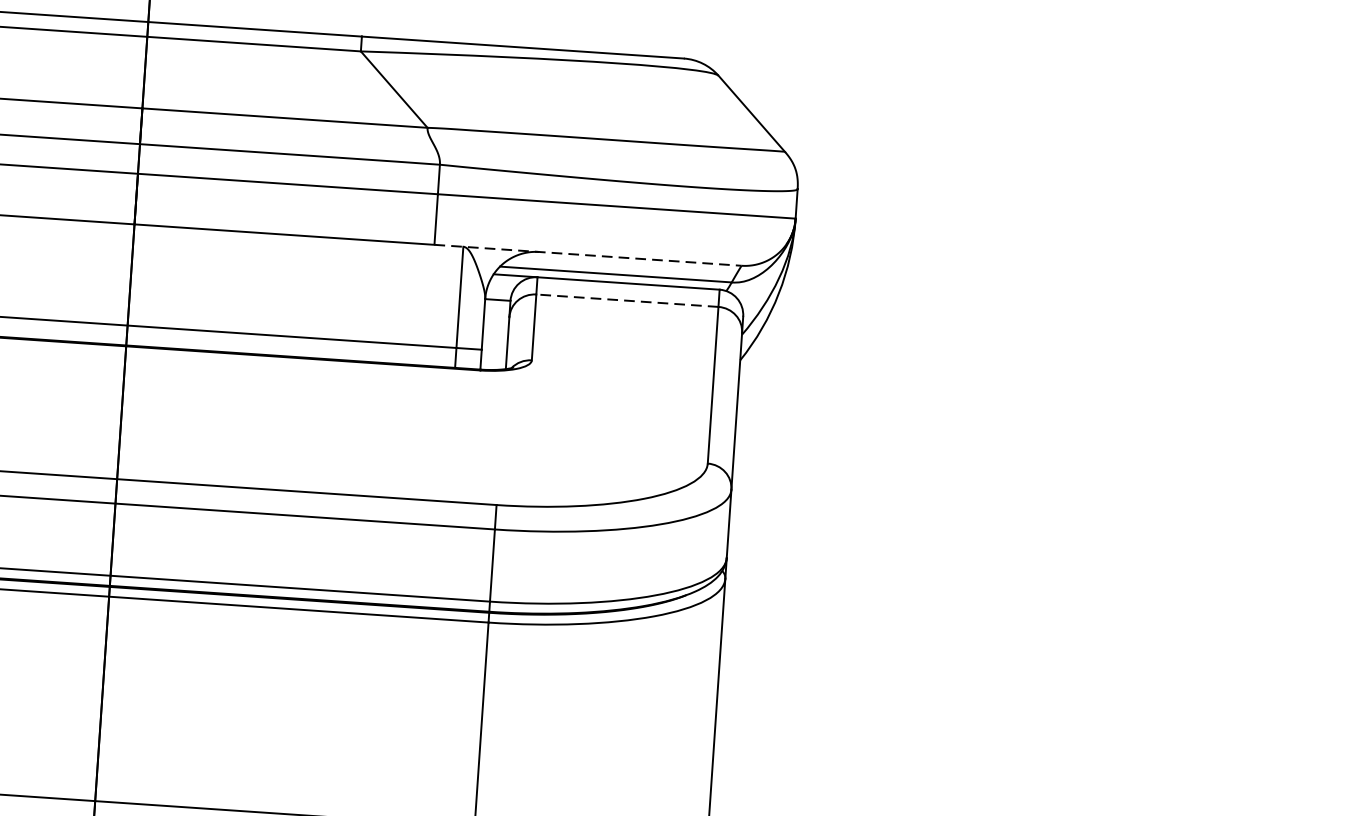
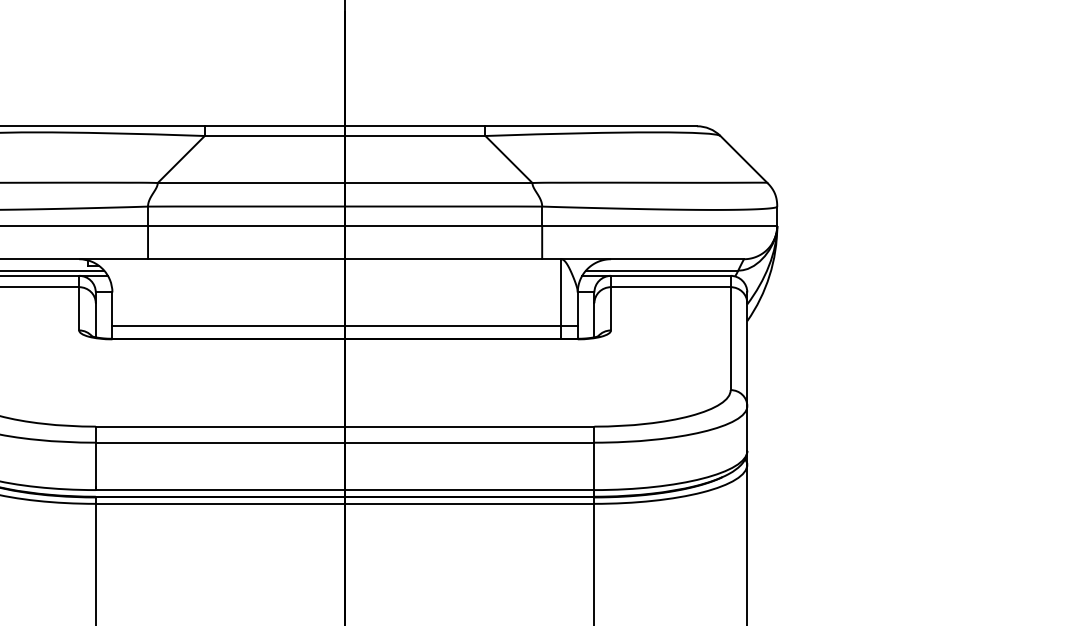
line: (588, 255) -> (643, 259), dashed -> solid
line: (626, 301) -> (670, 287), dashed -> solid

